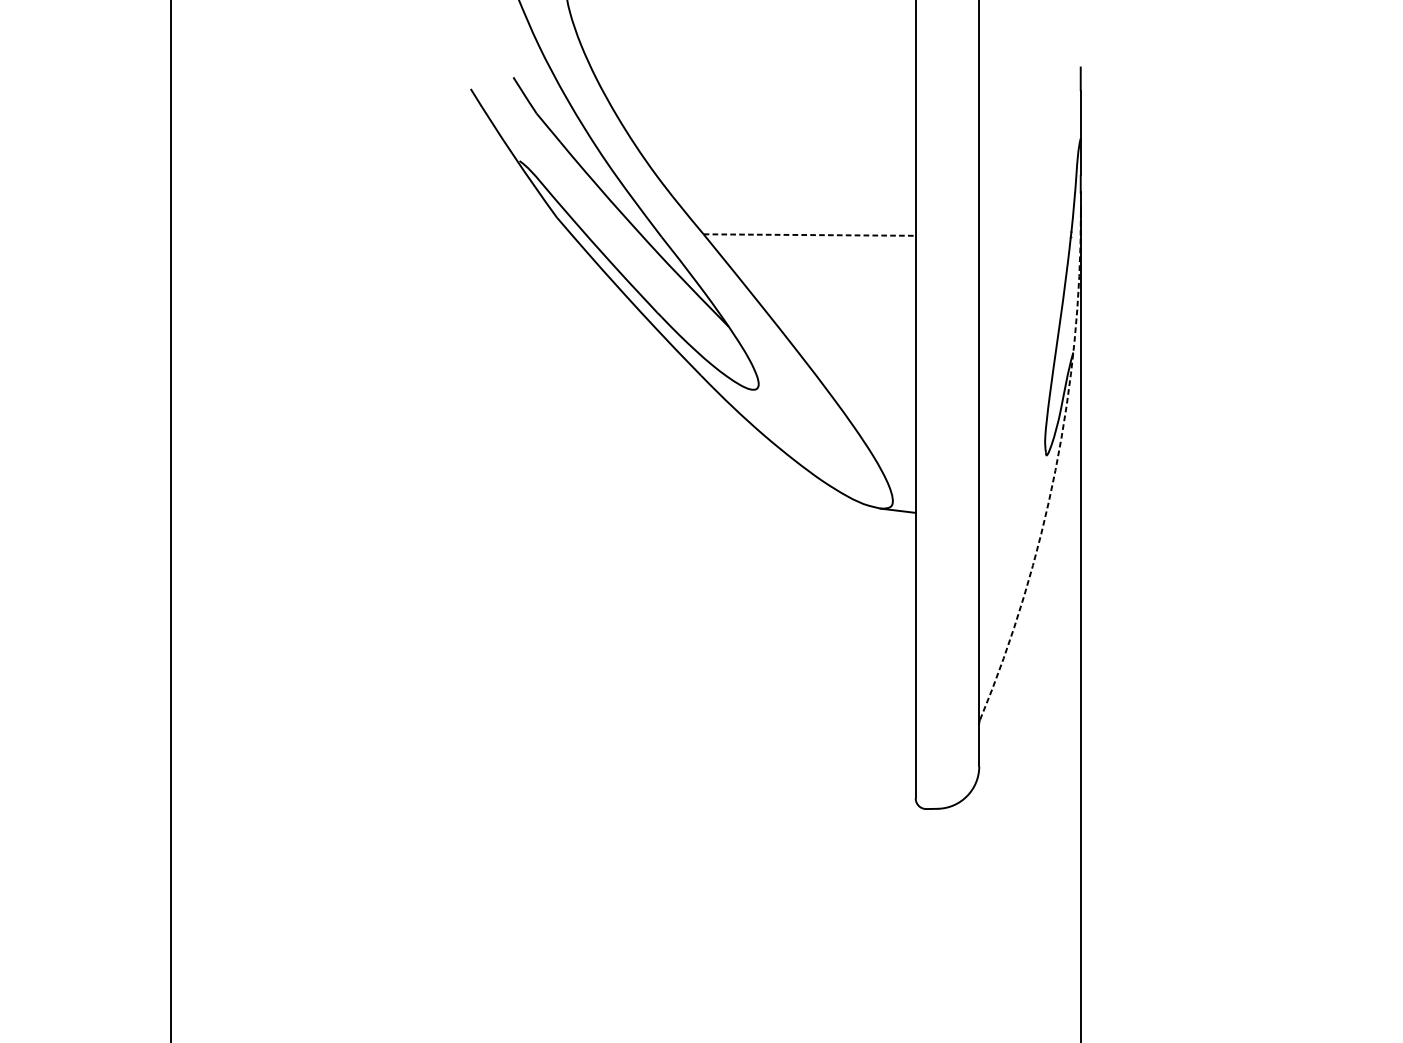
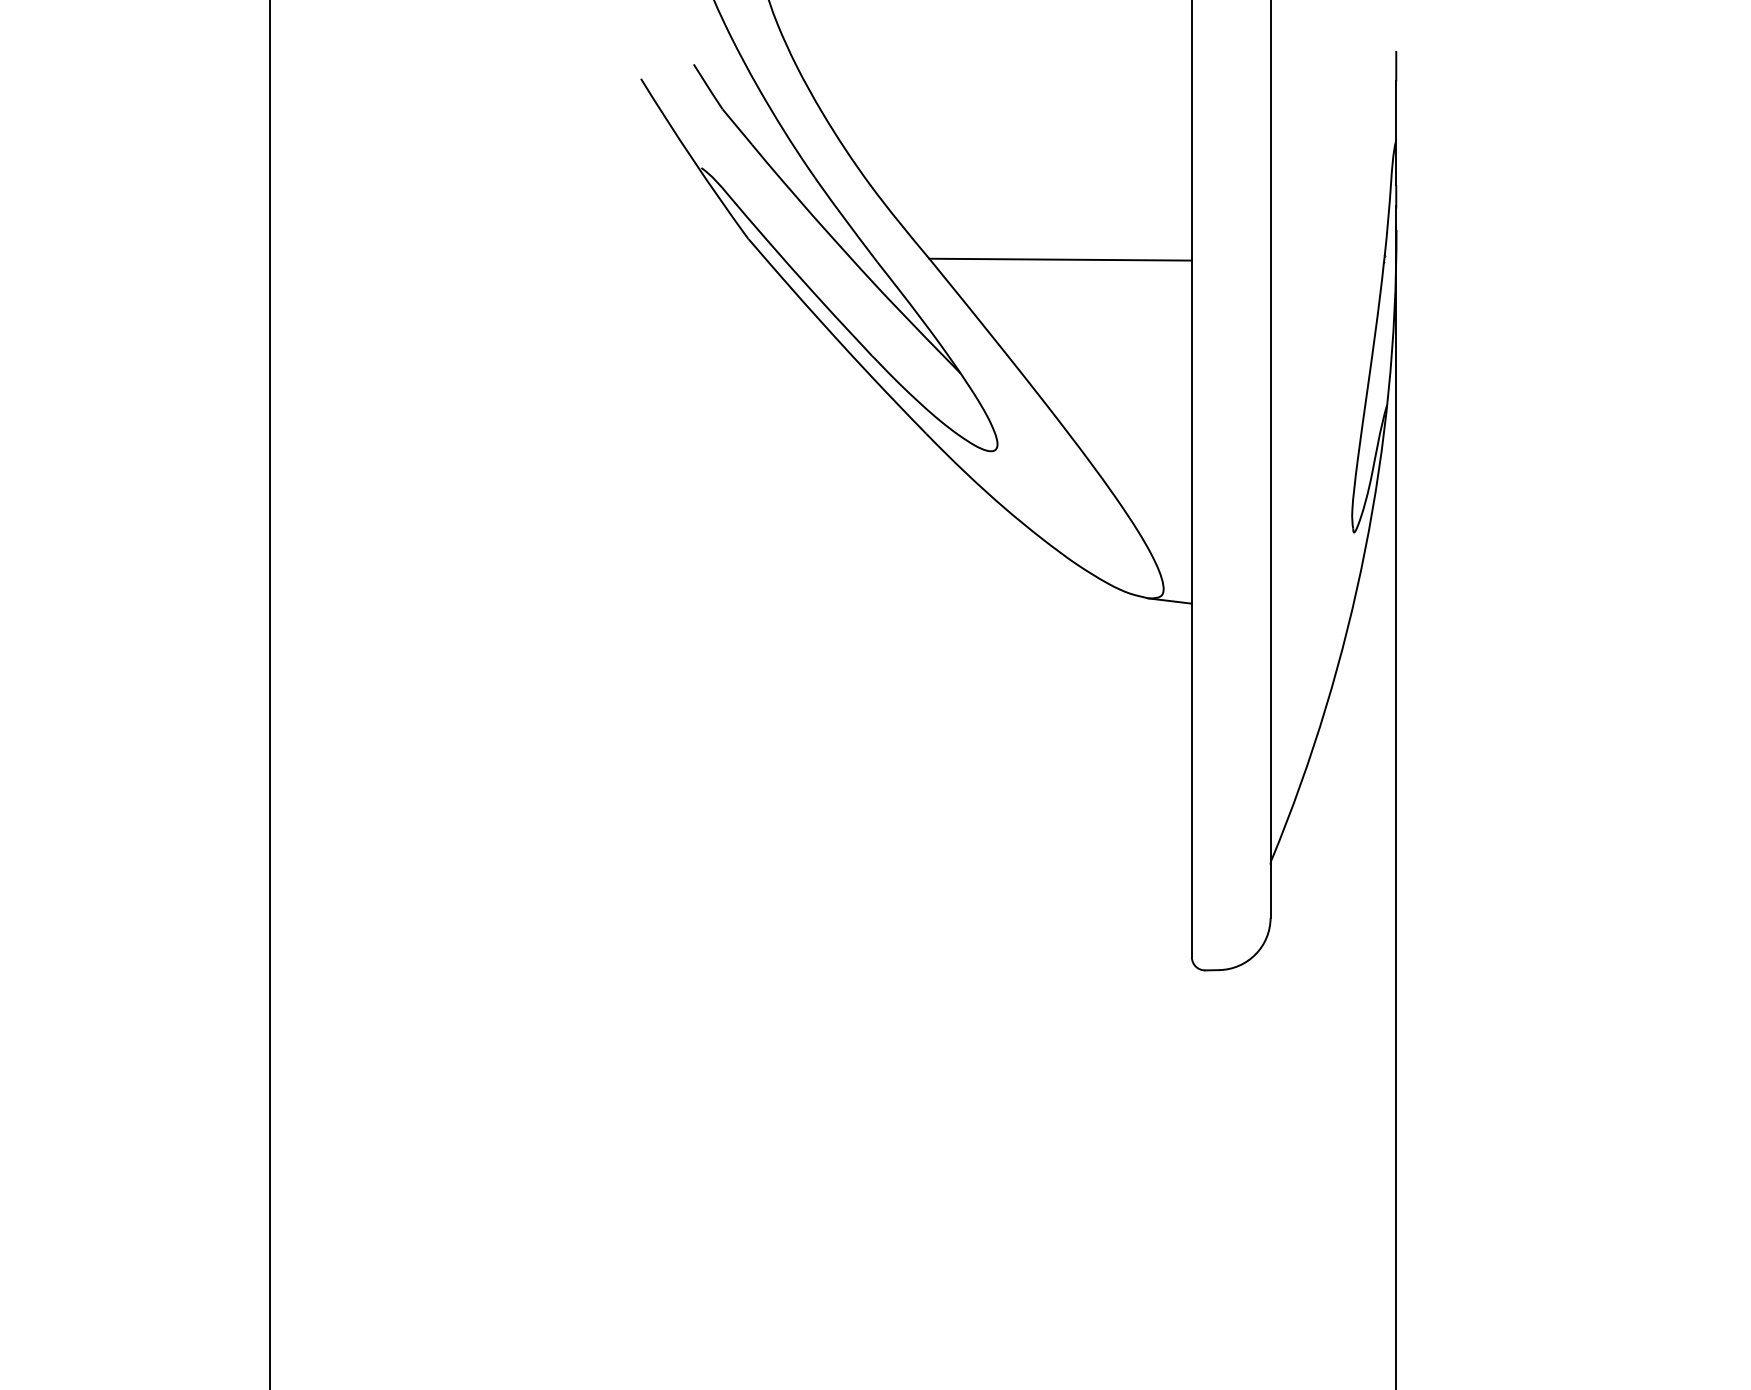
line: (810, 234) -> (1061, 259), dashed -> solid
arc: (1055, 469) -> (1365, 550), dashed -> solid

